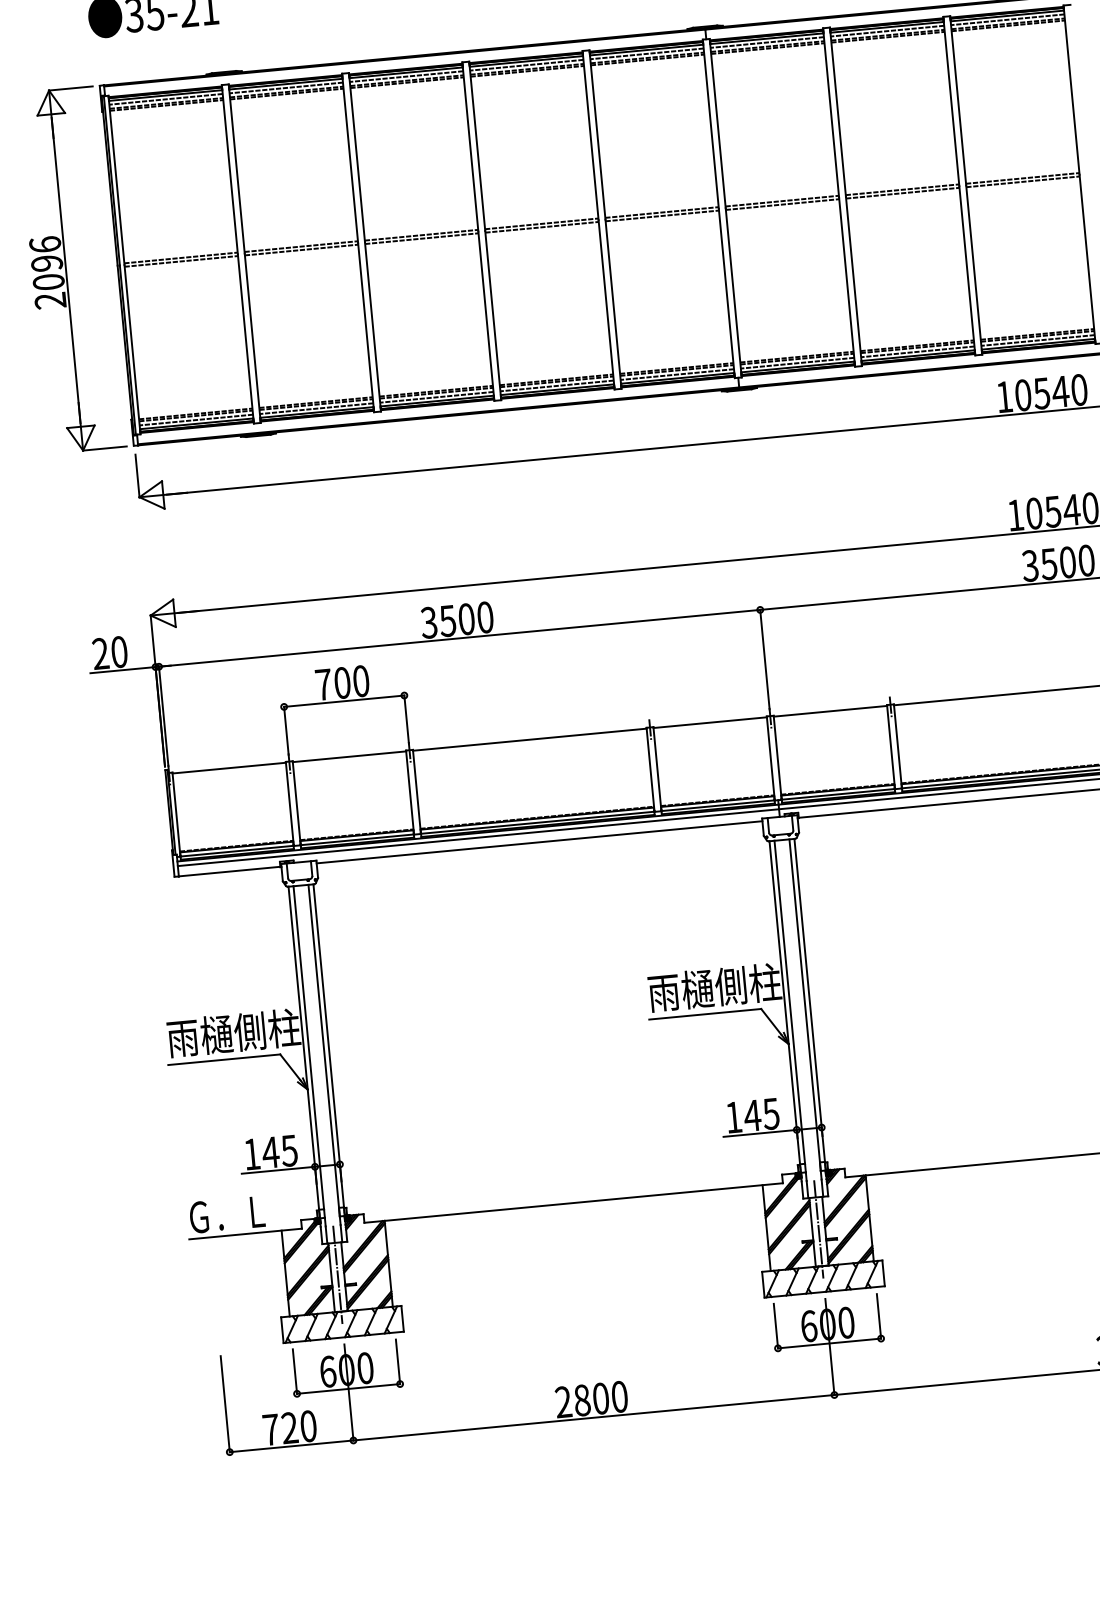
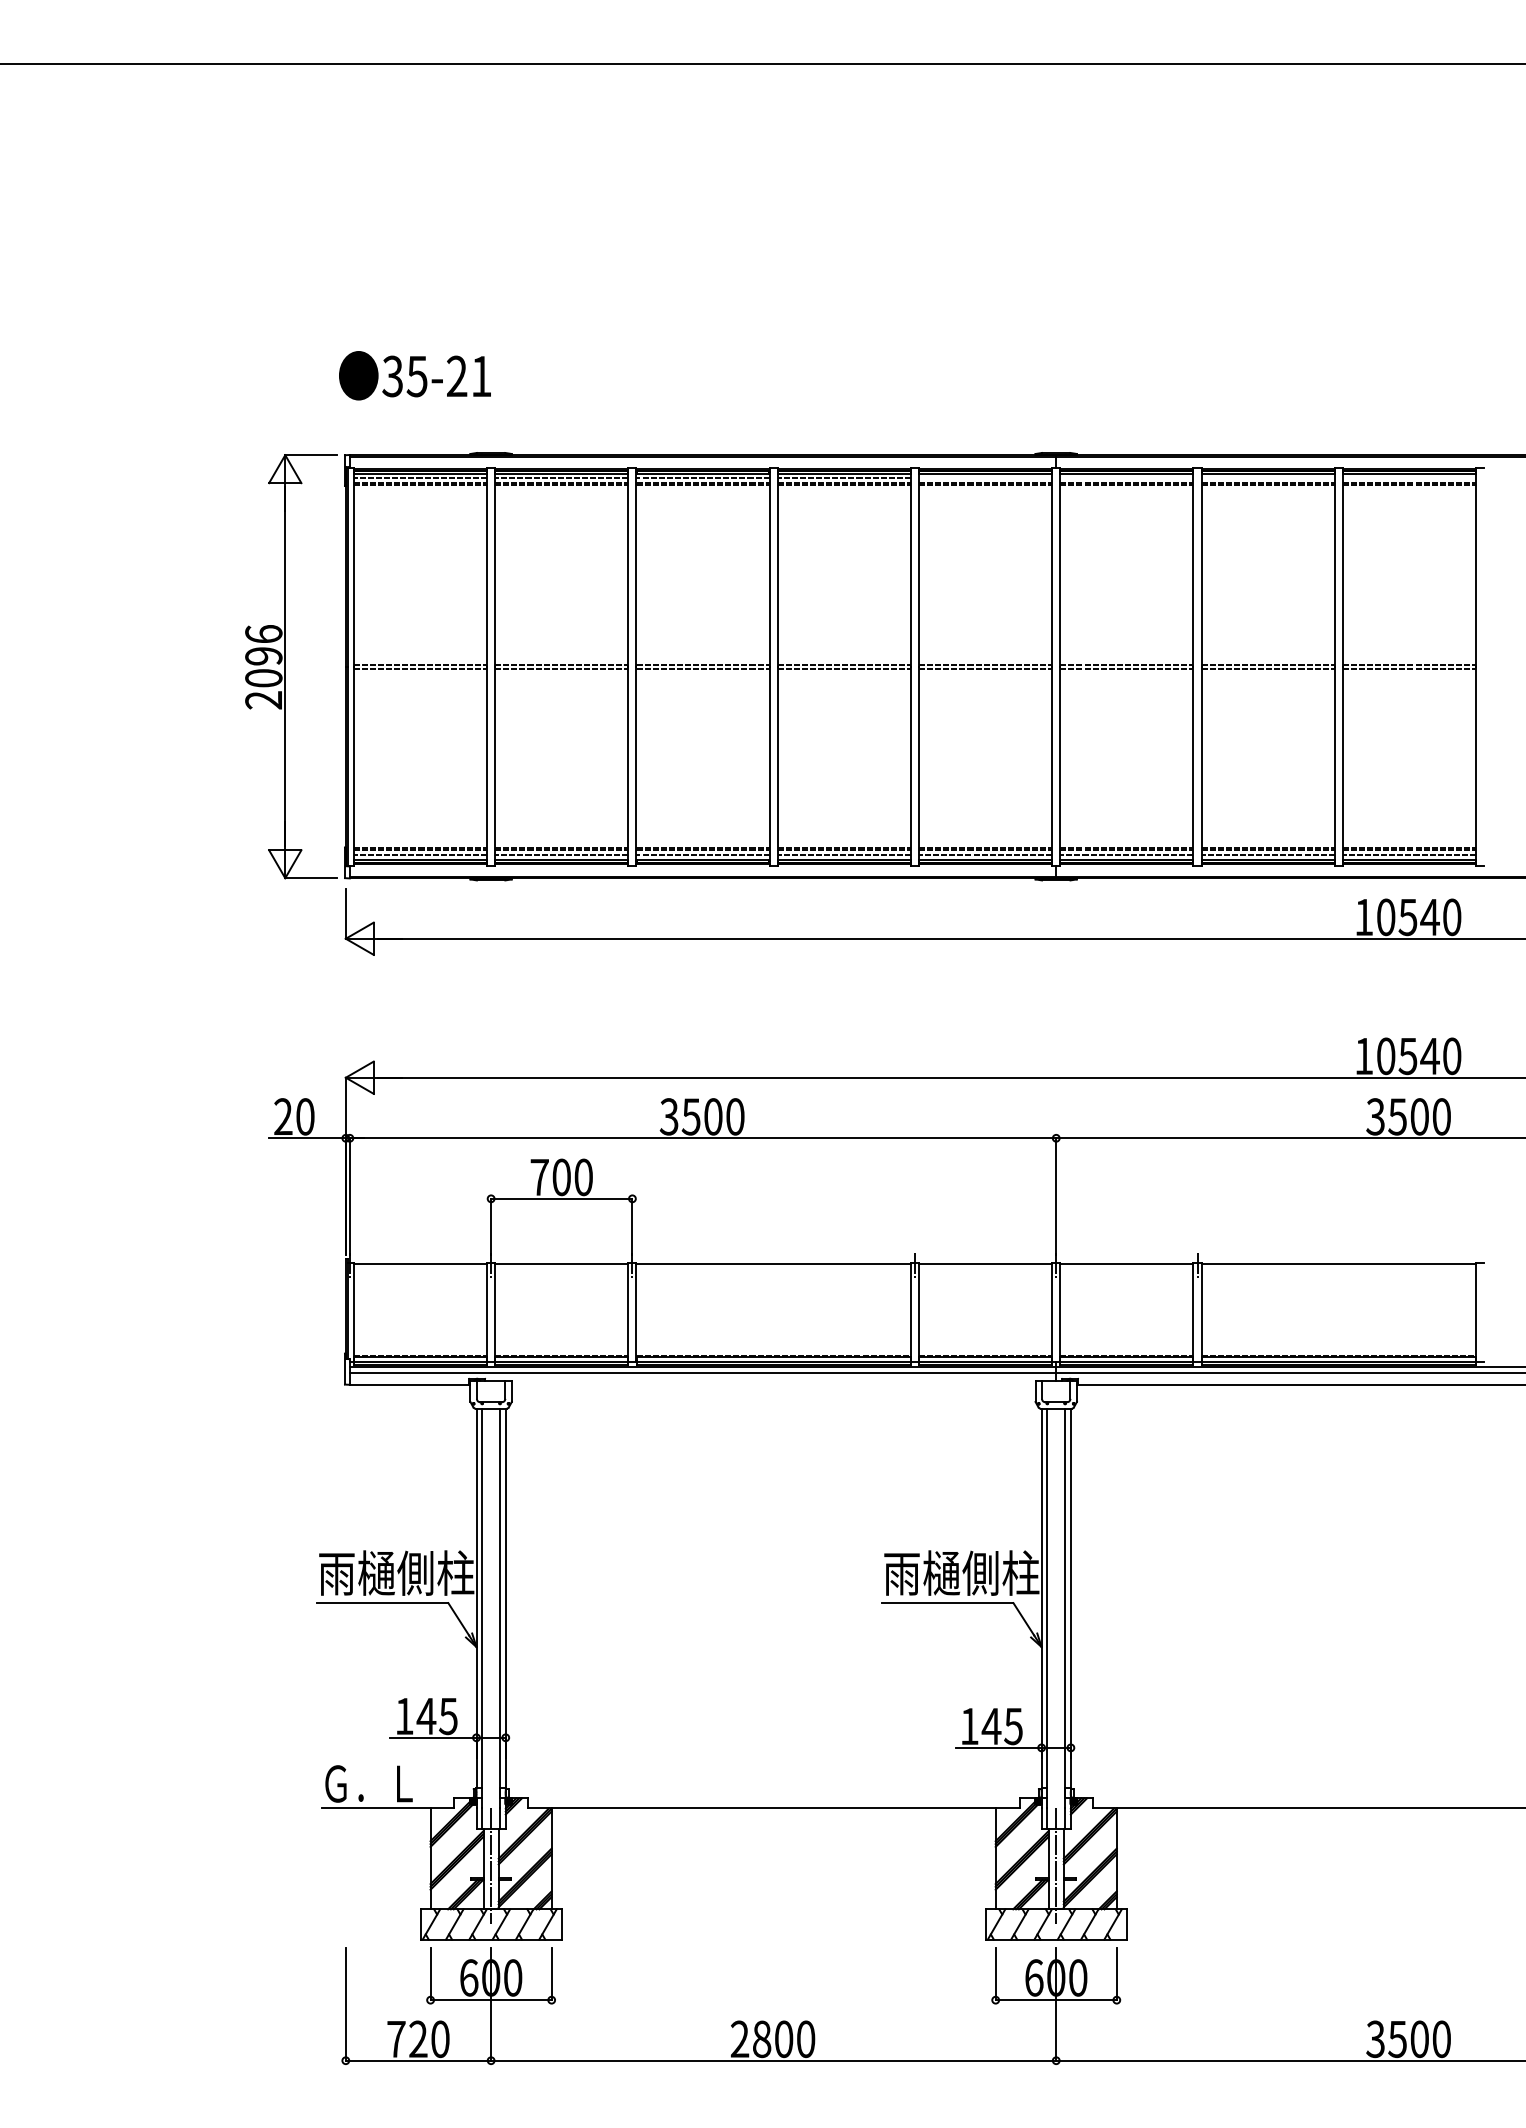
line: (1007, 19) -> (1409, 478), removed
line: (886, 31) -> (1267, 478), removed
line: (766, 42) -> (1126, 478), removed
line: (646, 54) -> (985, 478), removed
line: (539, 842) -> (773, 1384), removed

